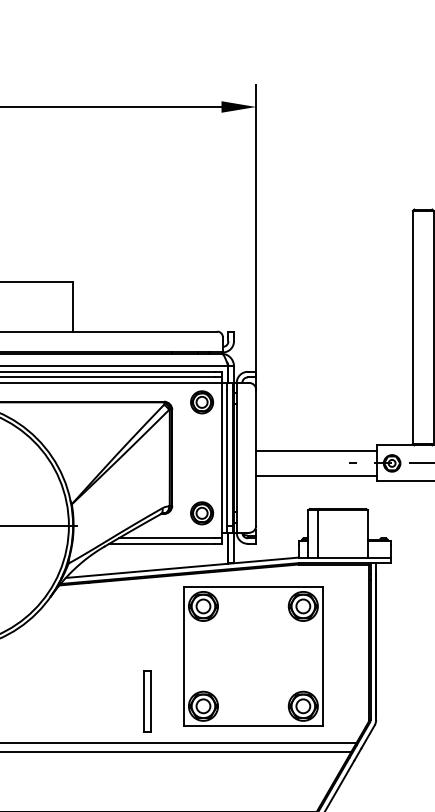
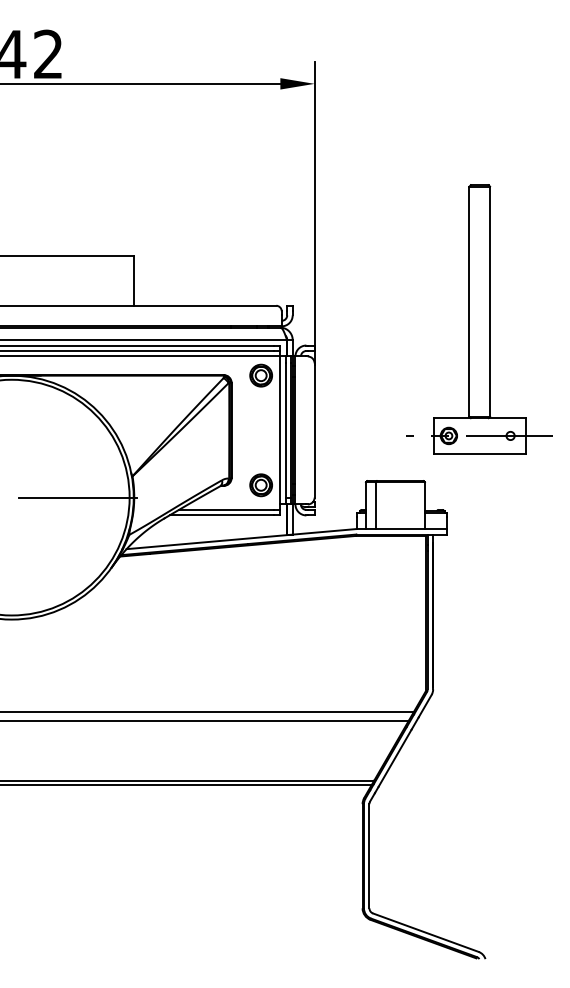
line: (315, 450) -> (373, 423), removed
line: (315, 476) -> (373, 448), removed
part: (253, 656) -> (311, 626), removed
part: (146, 700) -> (206, 670), removed

